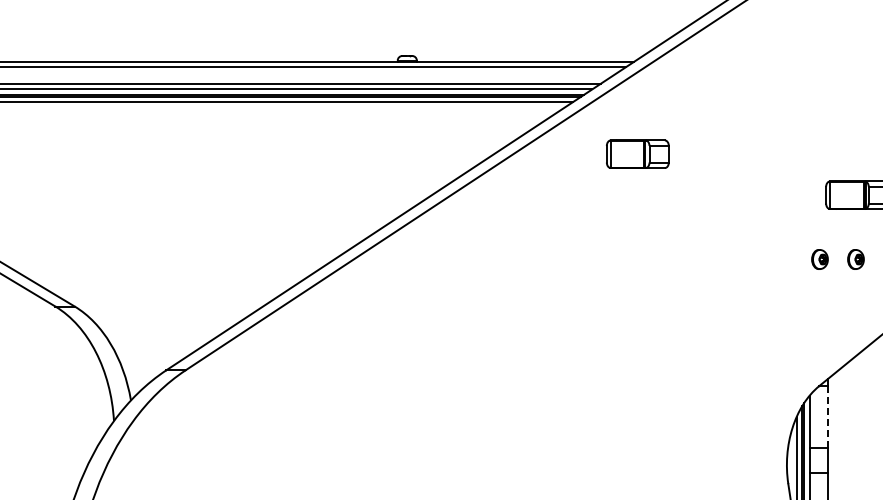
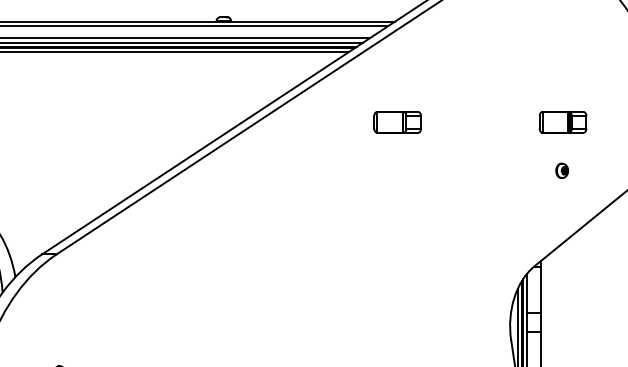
part: (637, 153) -> (397, 121), moved
part: (819, 259) -> (534, 170), removed
line: (827, 417) -> (540, 290), dashed -> solid

